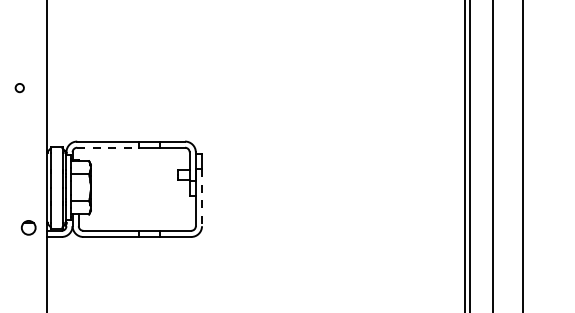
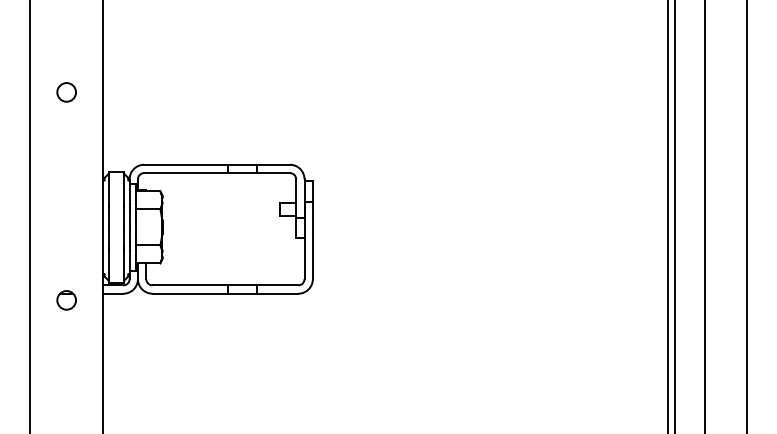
circle: (19, 88) -> (66, 92), size x1.67
line: (107, 148) -> (185, 173), dashed -> solid
line: (201, 197) -> (312, 240), dashed -> solid
part: (28, 227) -> (66, 300), moved

